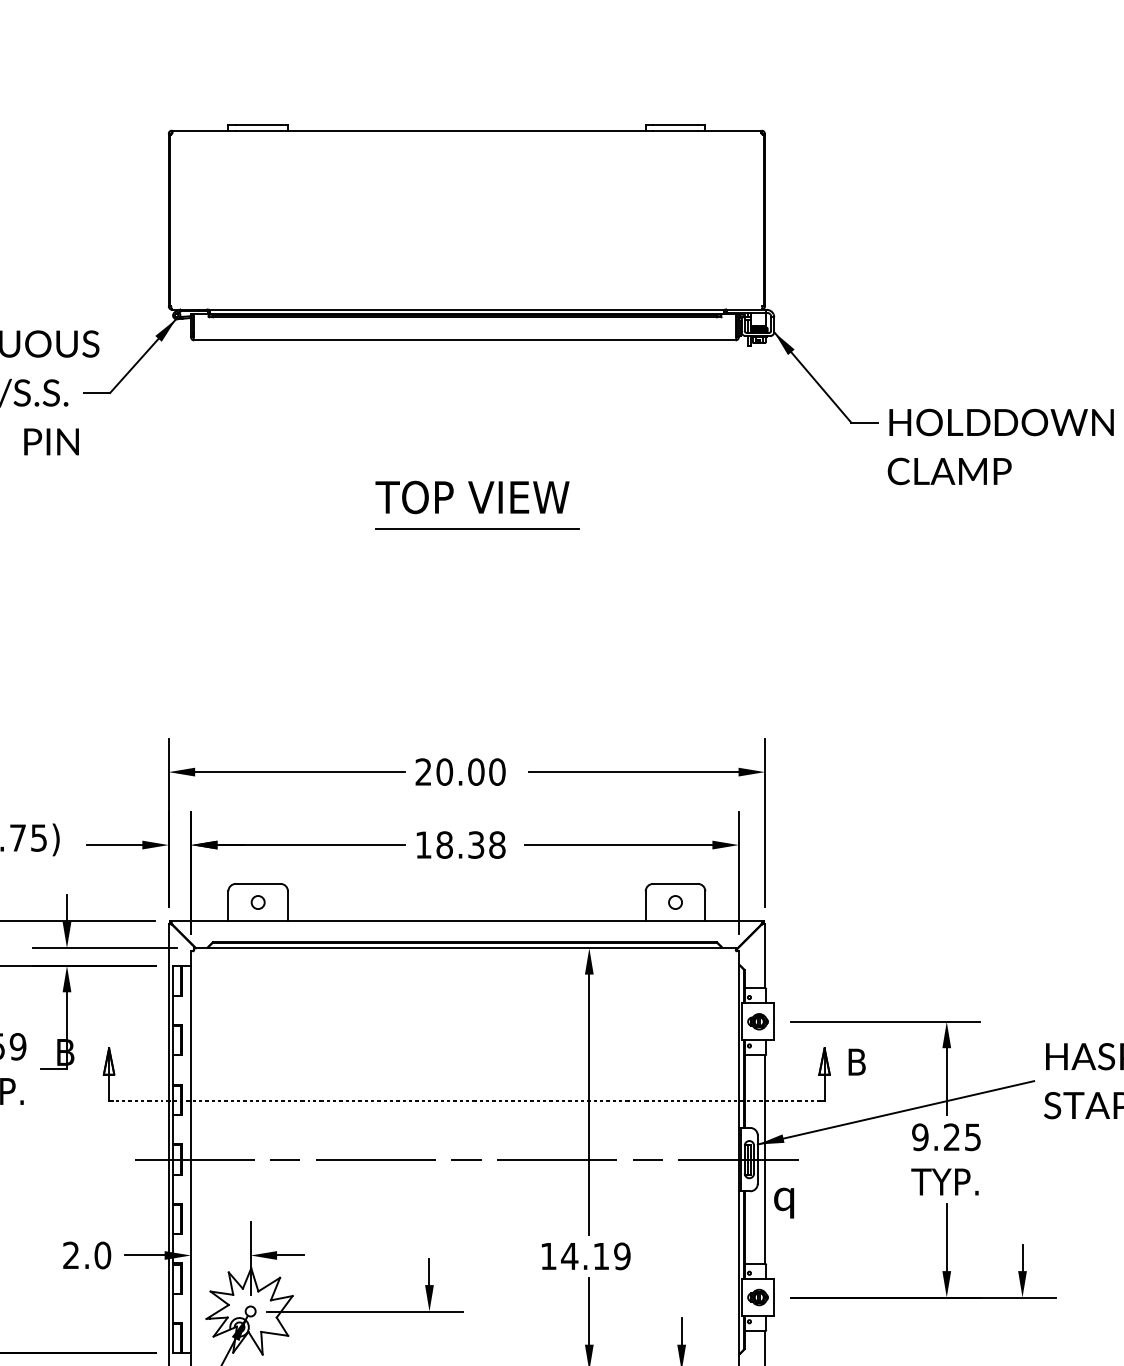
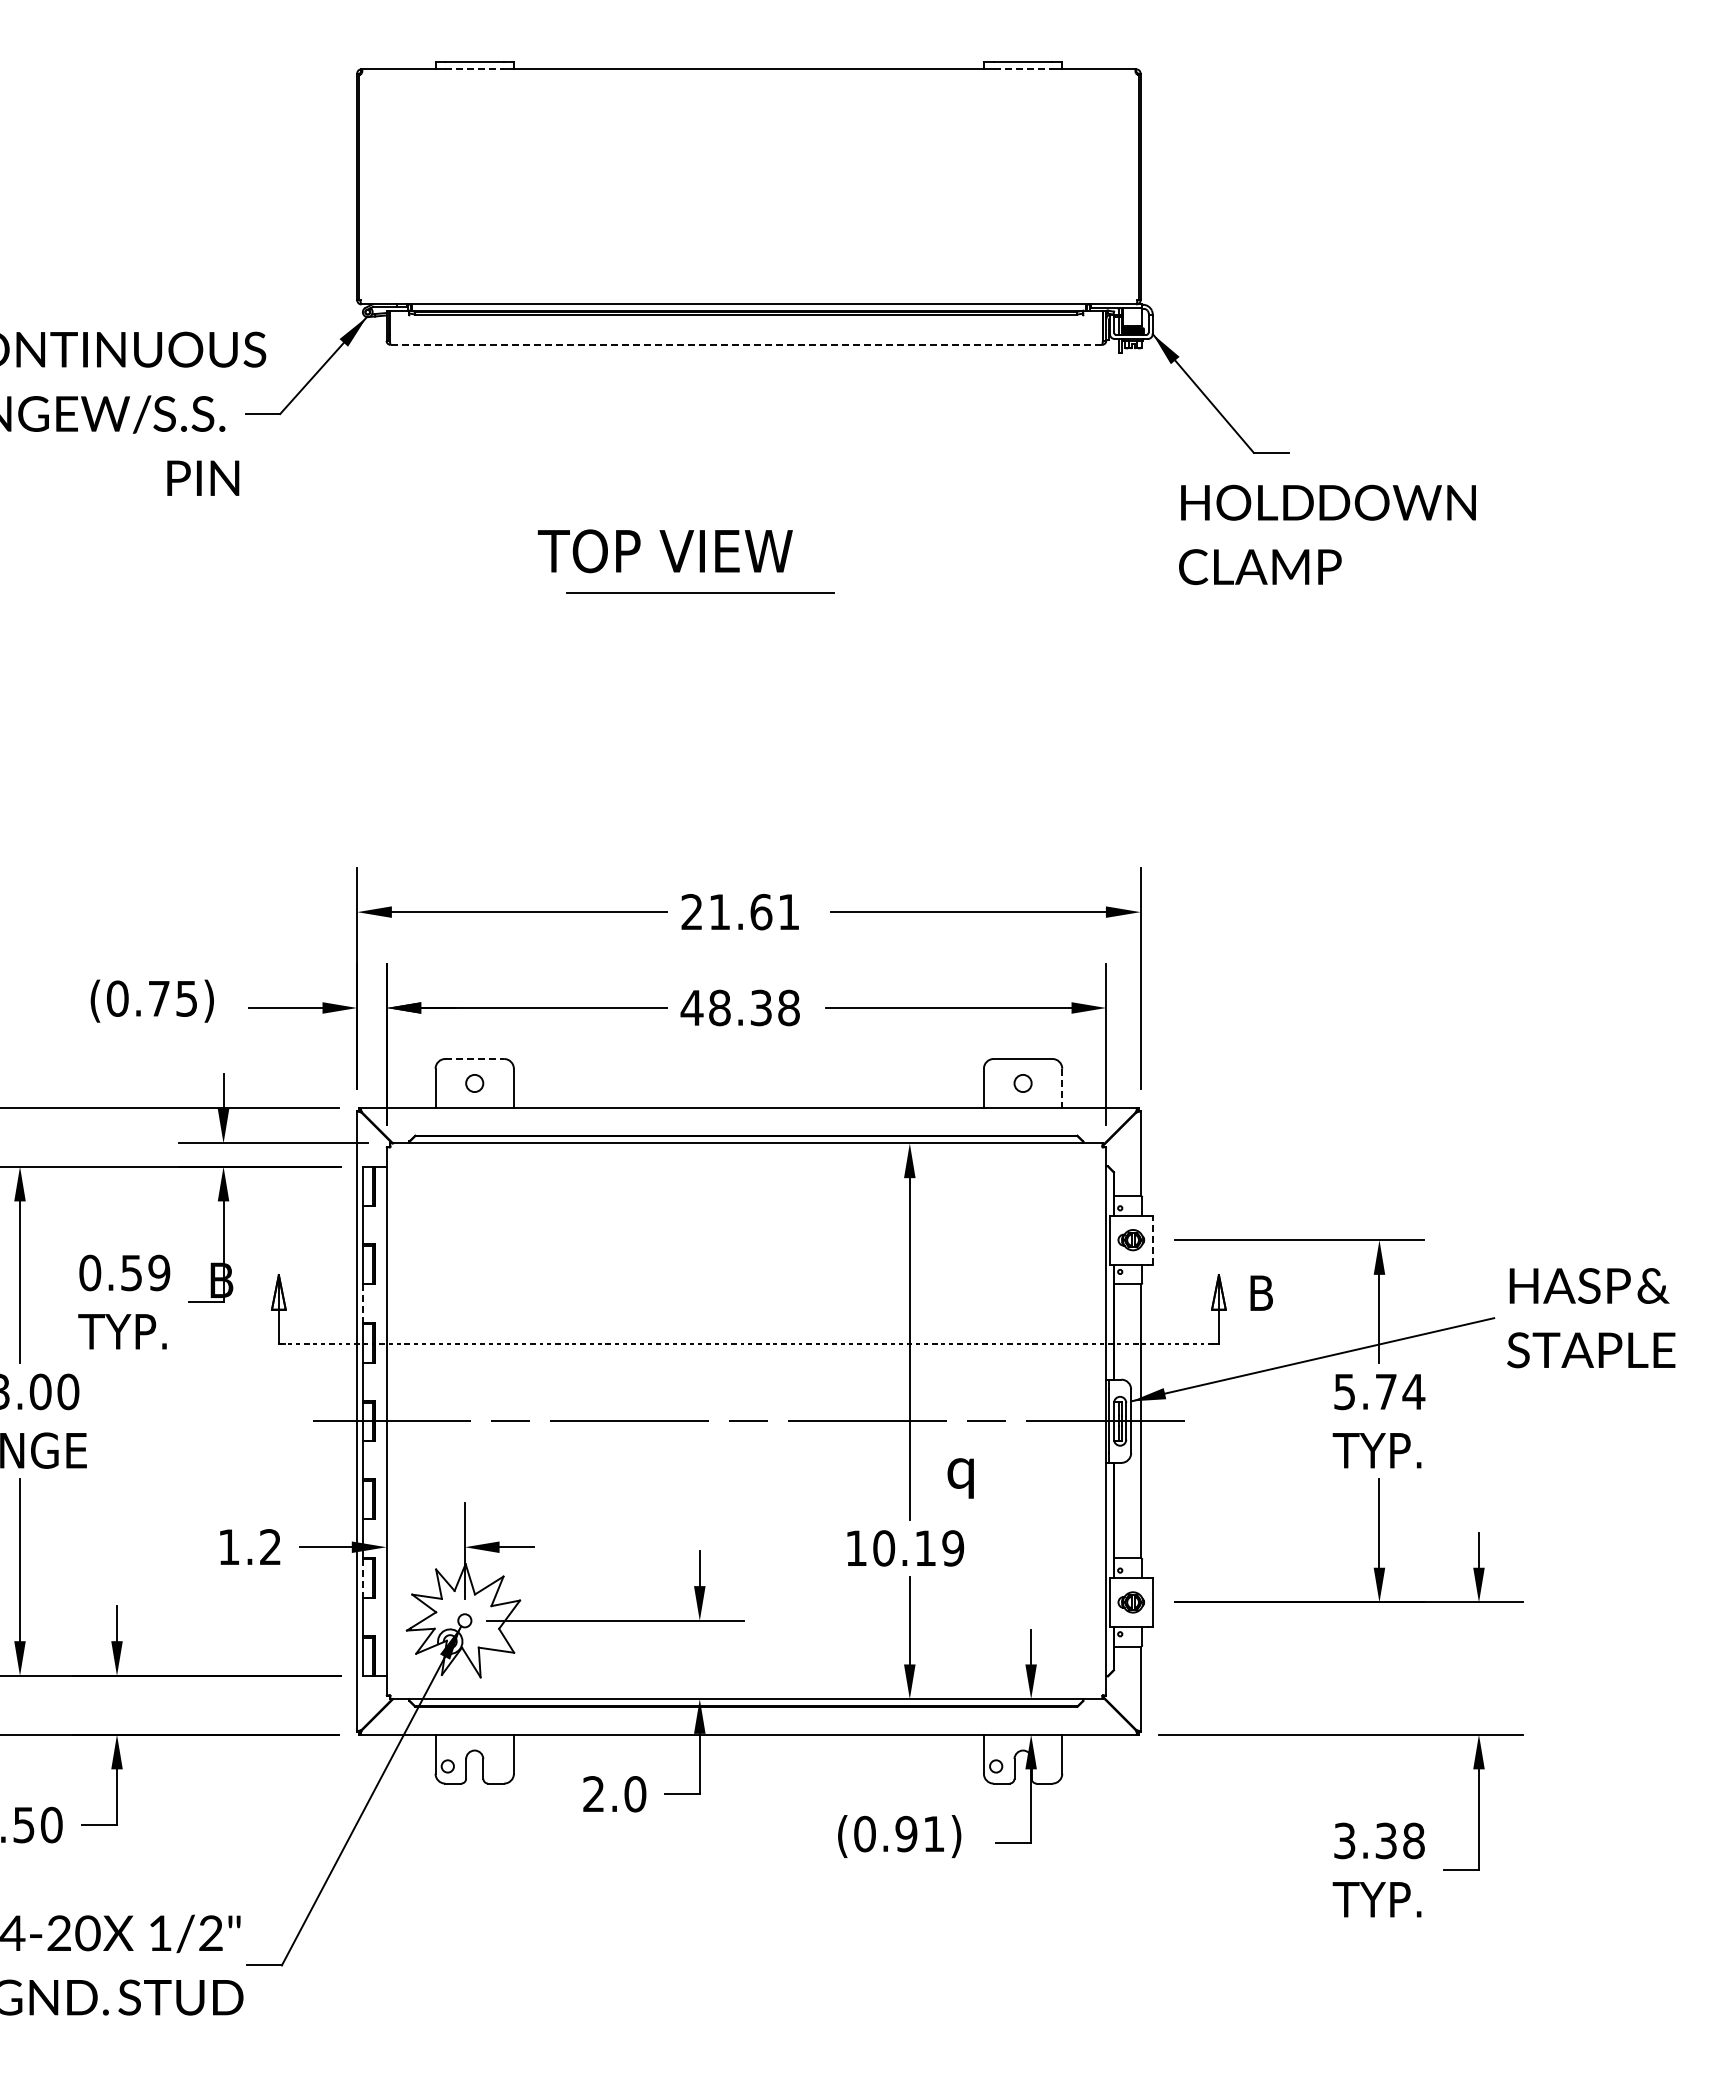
line: (258, 130) -> (475, 69), solid -> dashed
line: (675, 130) -> (1023, 69), solid -> dashed
line: (465, 340) -> (746, 344), solid -> dashed
text: (1000, 446) -> (1327, 534), moved
text: (471, 497) -> (664, 551), moved
line: (477, 528) -> (700, 592), moved
text: (471, 772) -> (754, 912), 20.00 -> 21.61
text: (423, 844) -> (691, 1007), 18.38 -> 48.38
line: (258, 884) -> (475, 1059), solid -> dashed
line: (705, 906) -> (1062, 1088), solid -> dashed
line: (774, 1021) -> (1152, 1239), solid -> dashed
line: (172, 1069) -> (362, 1303), solid -> dashed
text: (946, 1136) -> (1379, 1391), 9.25 -> 5.74
text: (783, 1203) -> (960, 1478), moved
text: (86, 1255) -> (249, 1547), 2.0 -> 1.2
text: (569, 1256) -> (883, 1548), 14.19 -> 10.19
line: (172, 1279) -> (362, 1578), solid -> dashed

